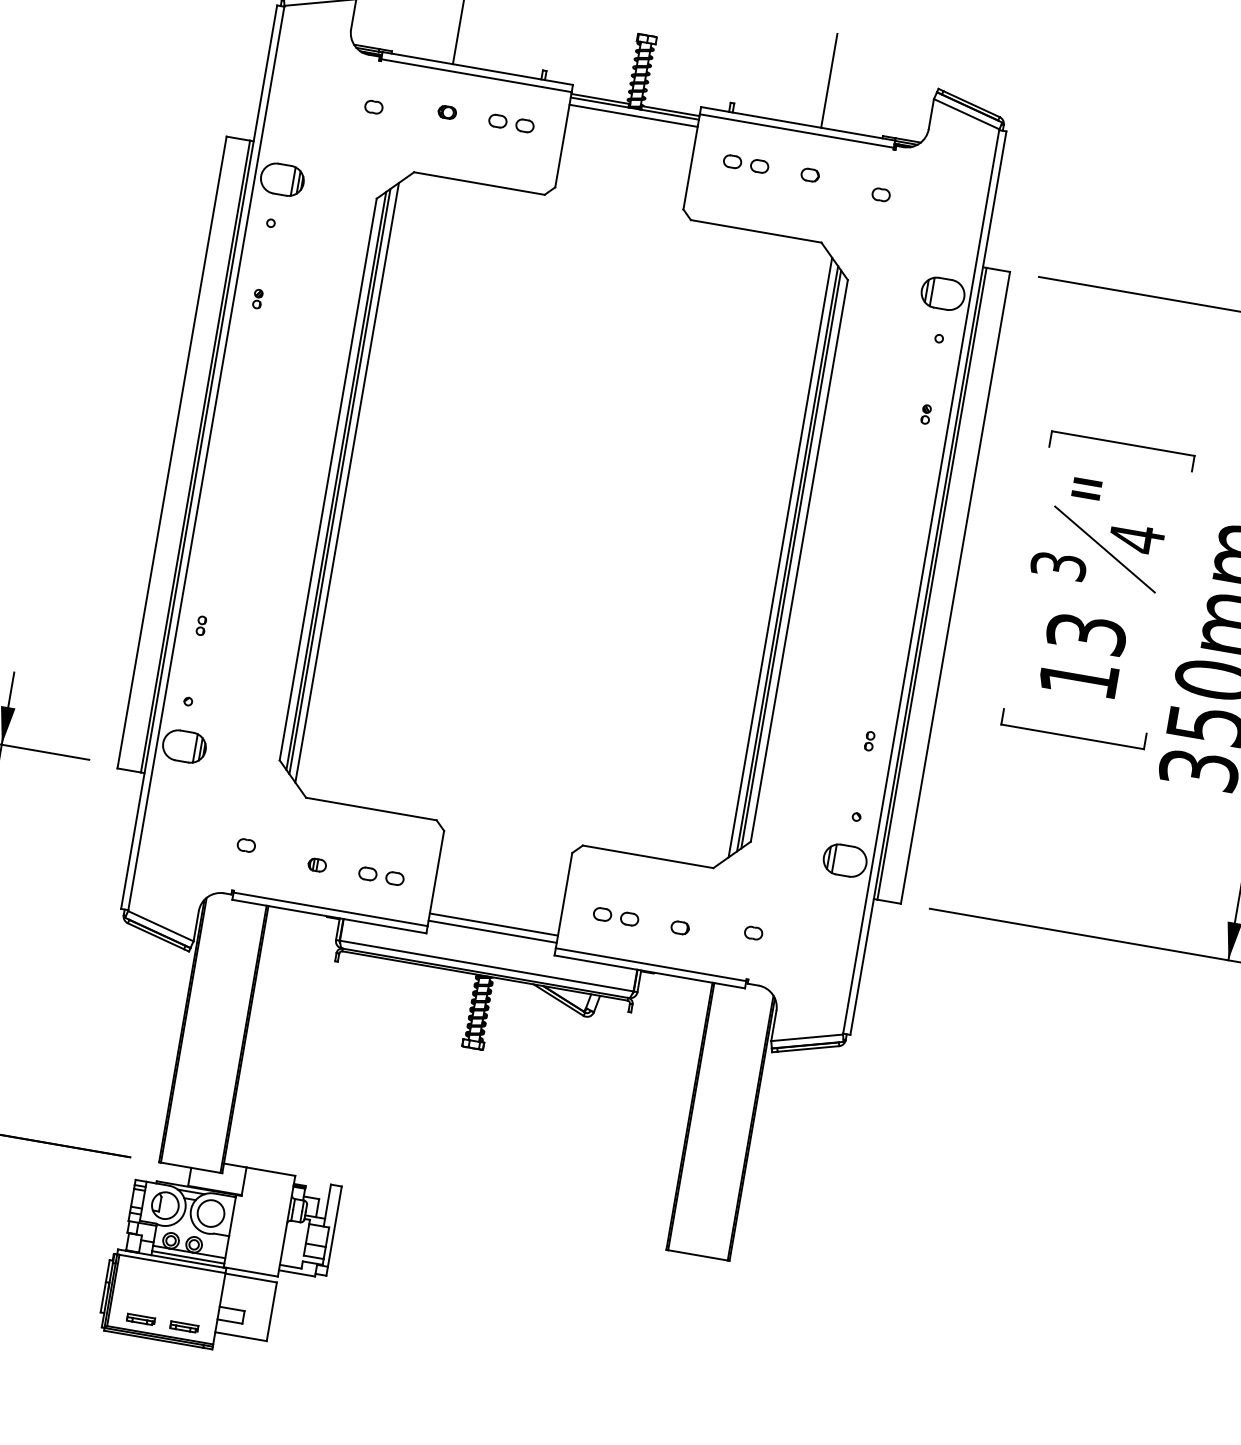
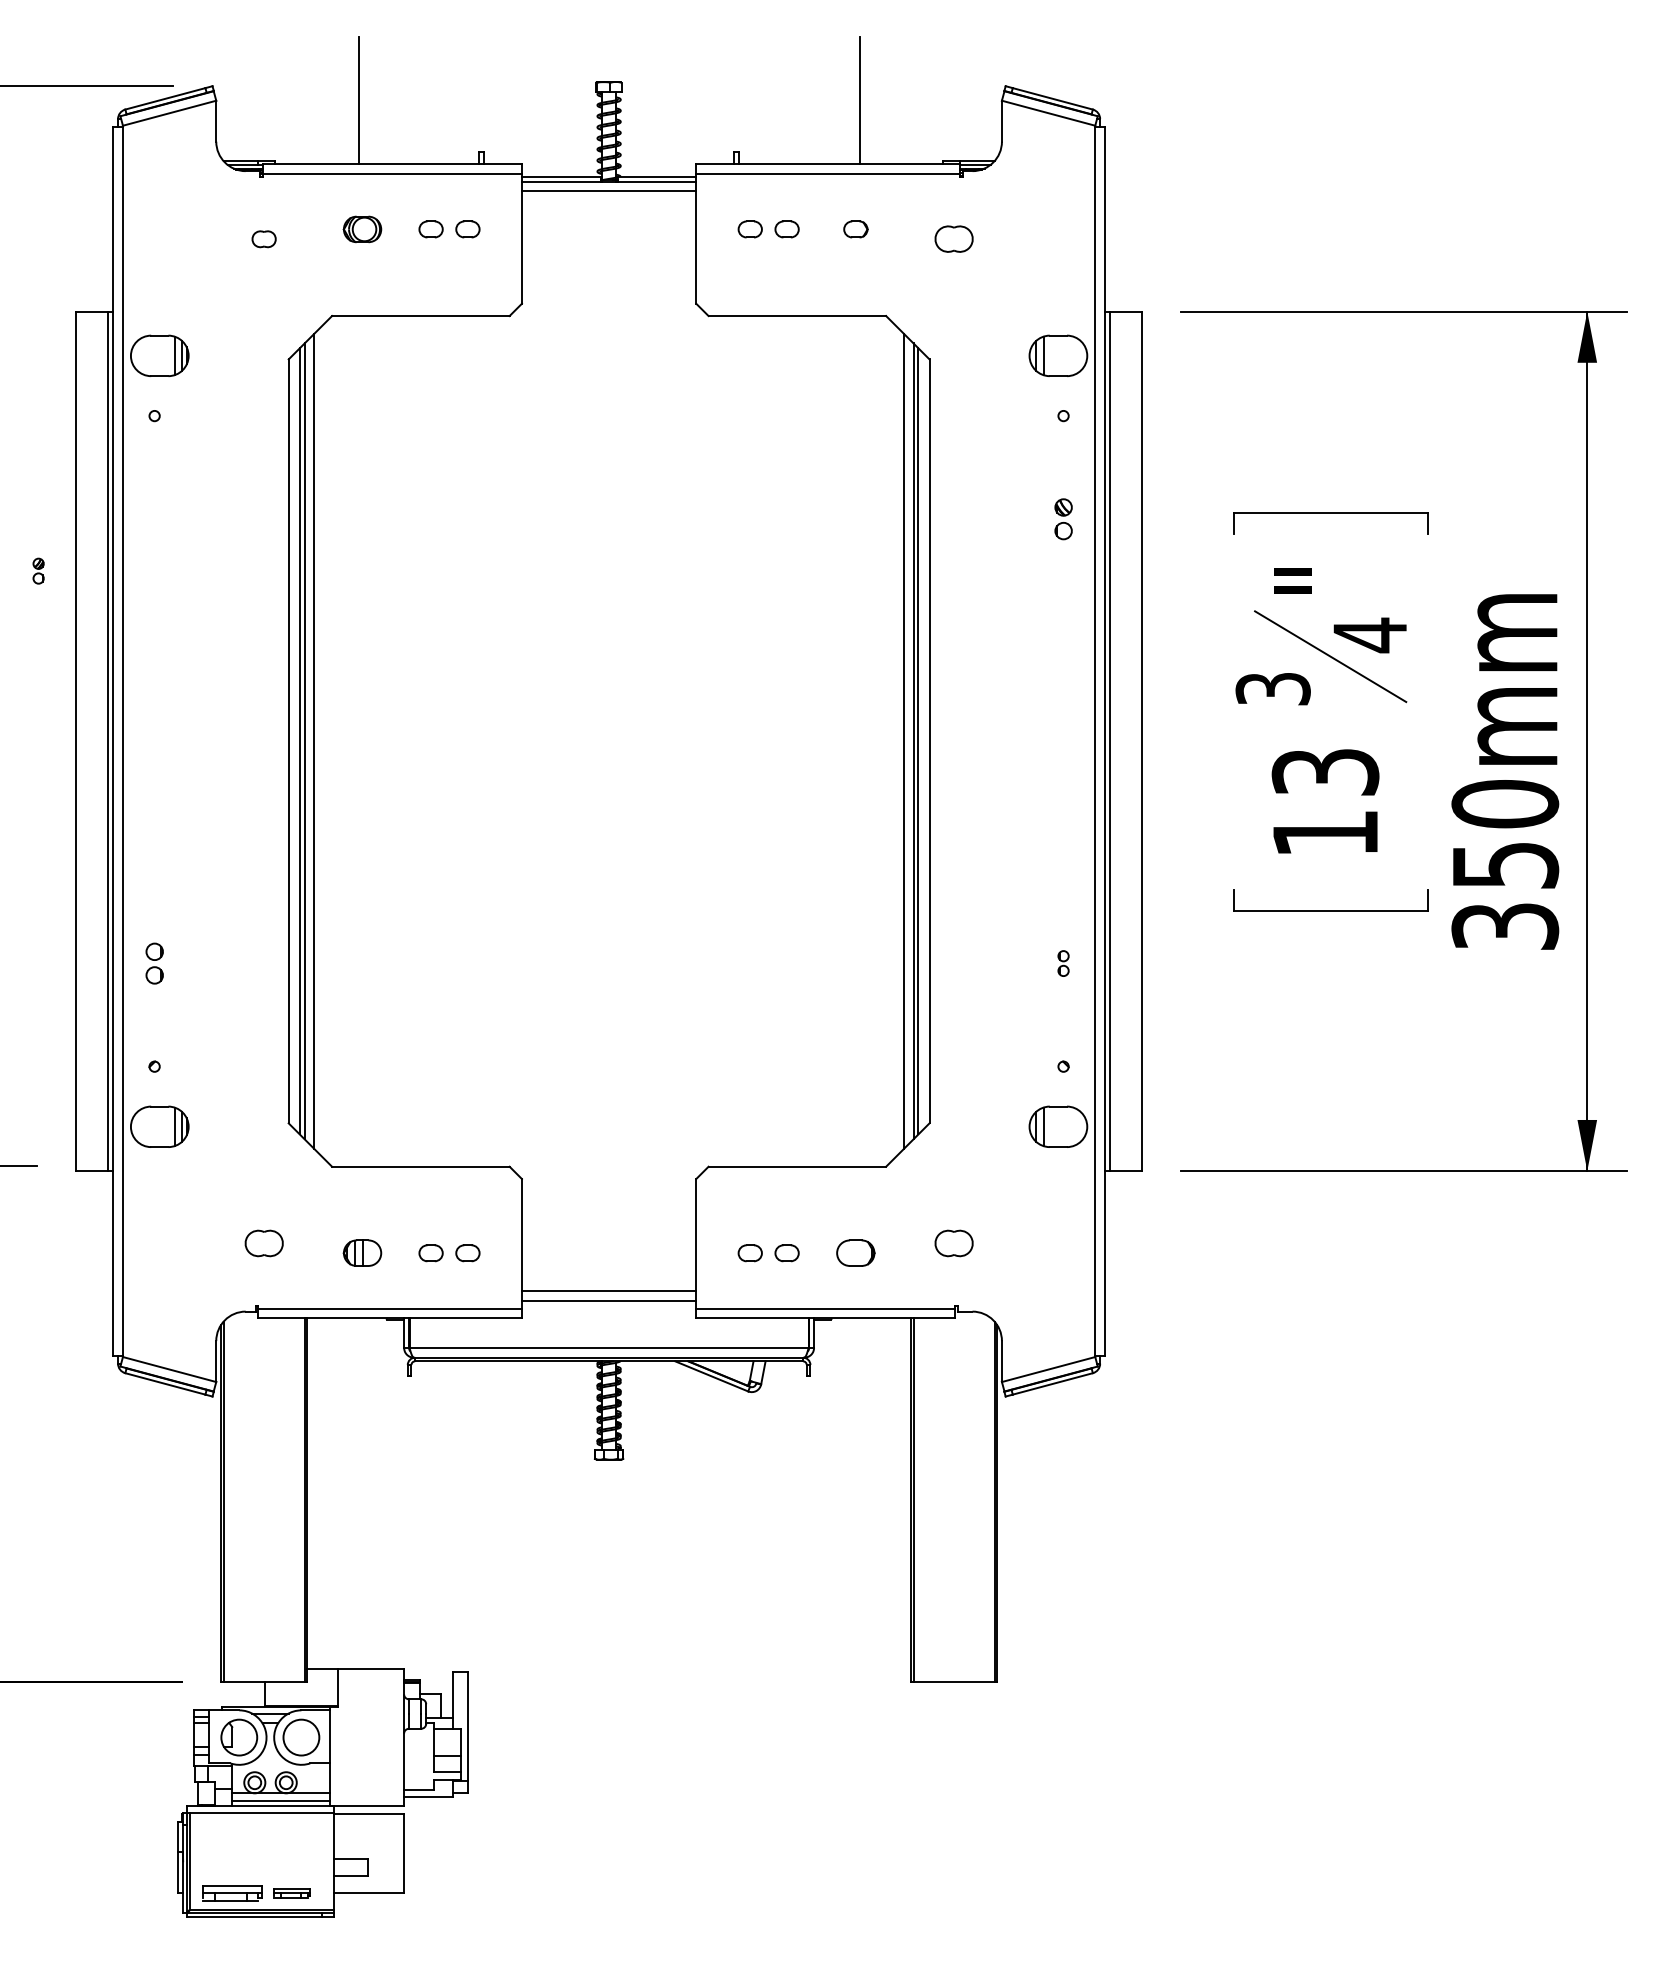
part: (446, 112) -> (361, 229), size x1.6
part: (880, 194) -> (953, 239), size x1.6
part: (257, 298) -> (38, 570), moved
part: (926, 414) -> (1063, 518), size x1.6
part: (201, 625) -> (154, 963), size x1.6
part: (245, 845) -> (263, 1243), size x1.6
part: (316, 865) -> (361, 1253), size x1.6
part: (679, 928) -> (855, 1253), size x1.6
part: (753, 933) -> (953, 1243), size x1.6
part: (141, 1319) -> (233, 1893), size x1.6

